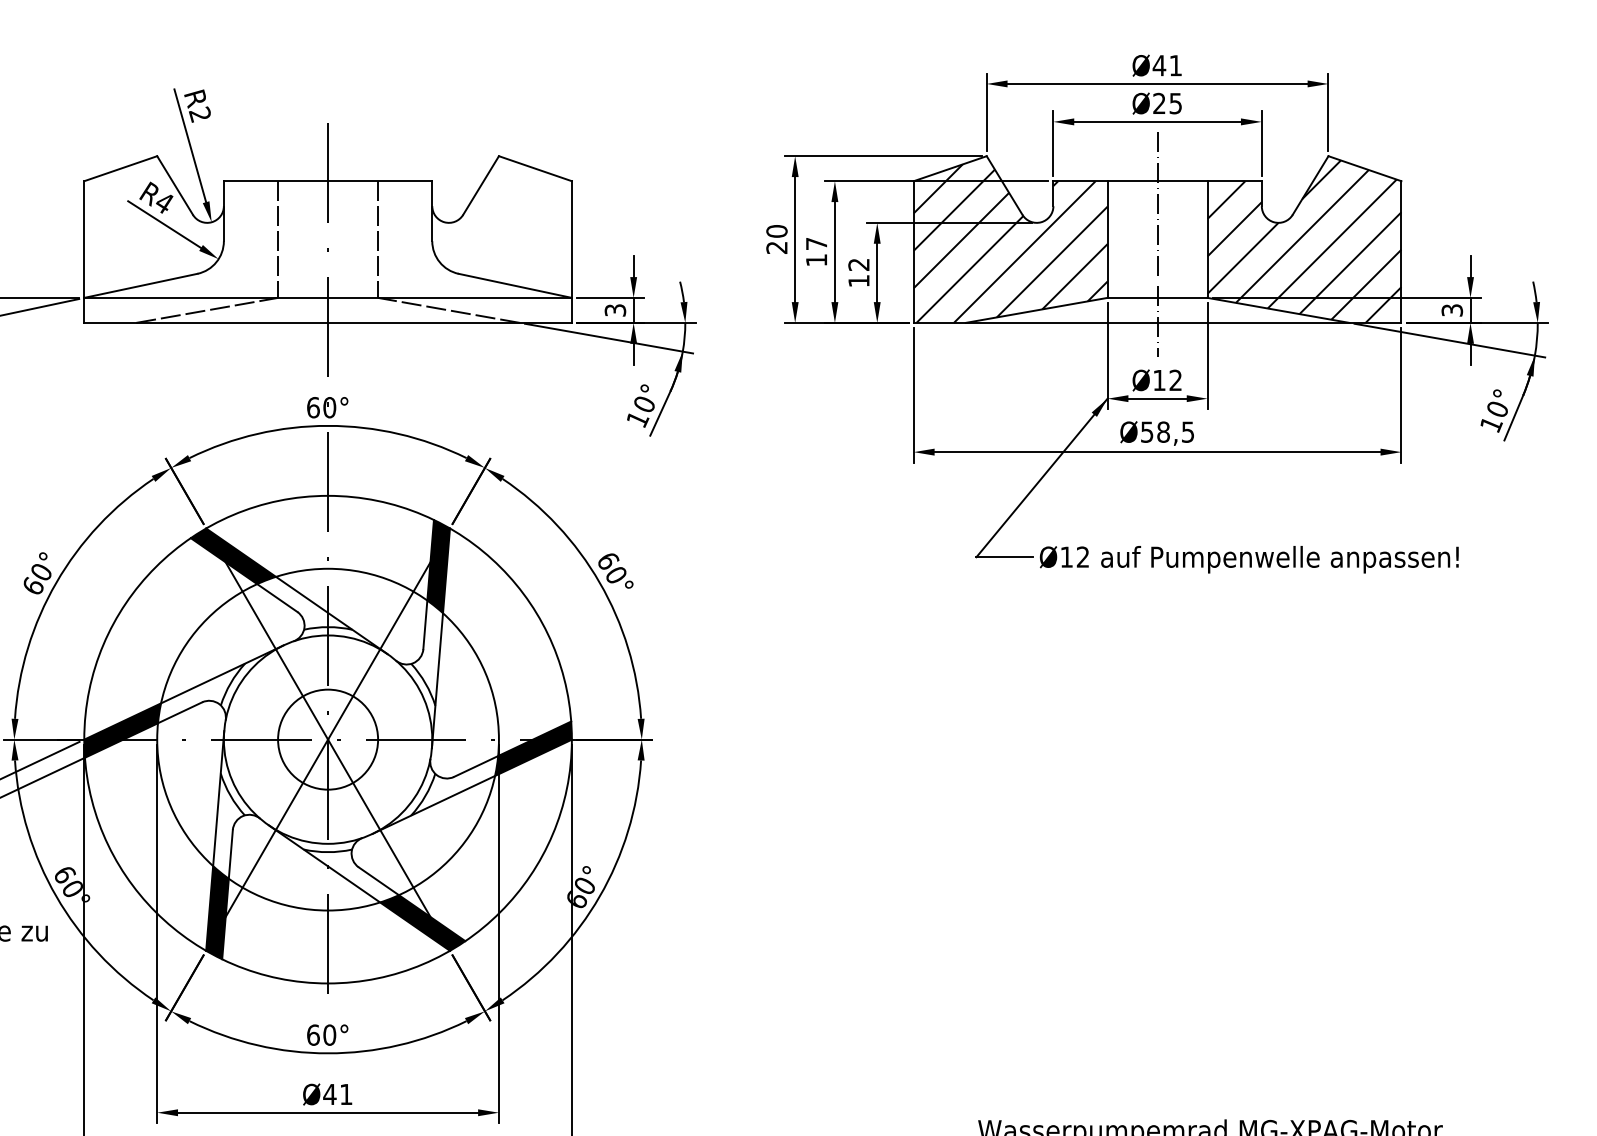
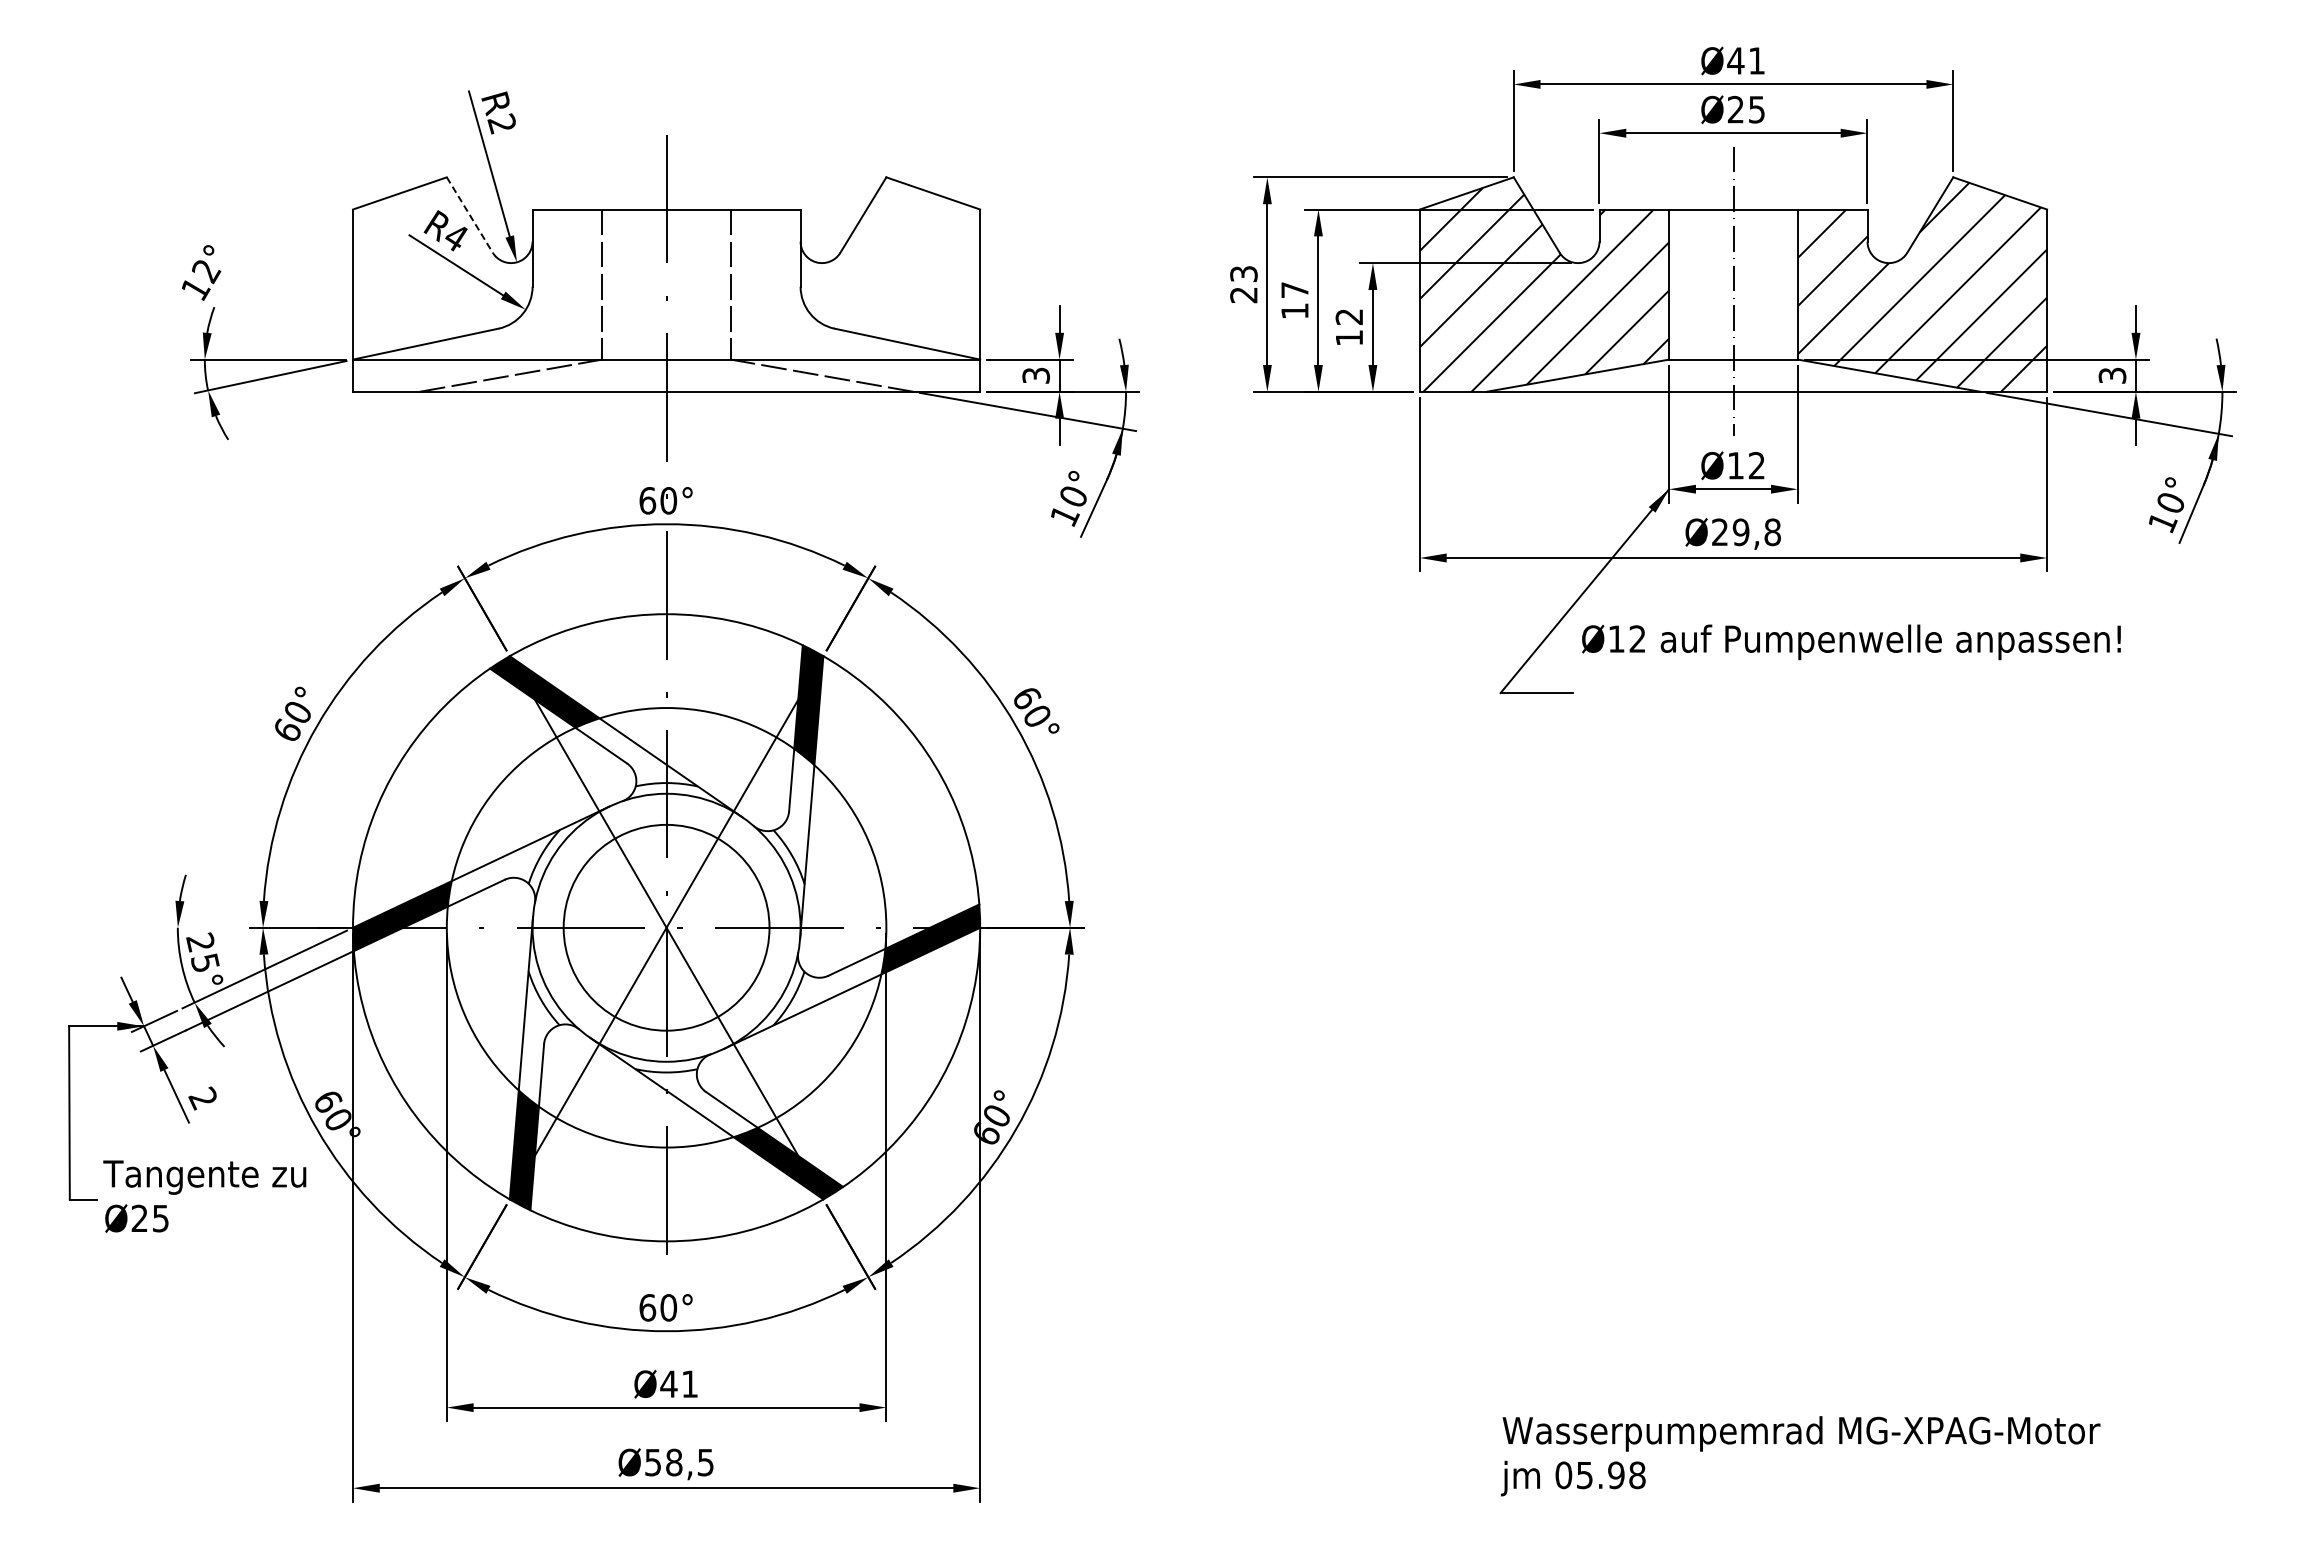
line: (175, 185) -> (470, 215), solid -> dashed
text: (776, 230) -> (1243, 273), 20 -> 23
text: (1167, 432) -> (1746, 532), Ø58,5 -> Ø29,8
text: (1249, 559) -> (1851, 642), moved
circle: (328, 739) -> (666, 927), size x1.6

